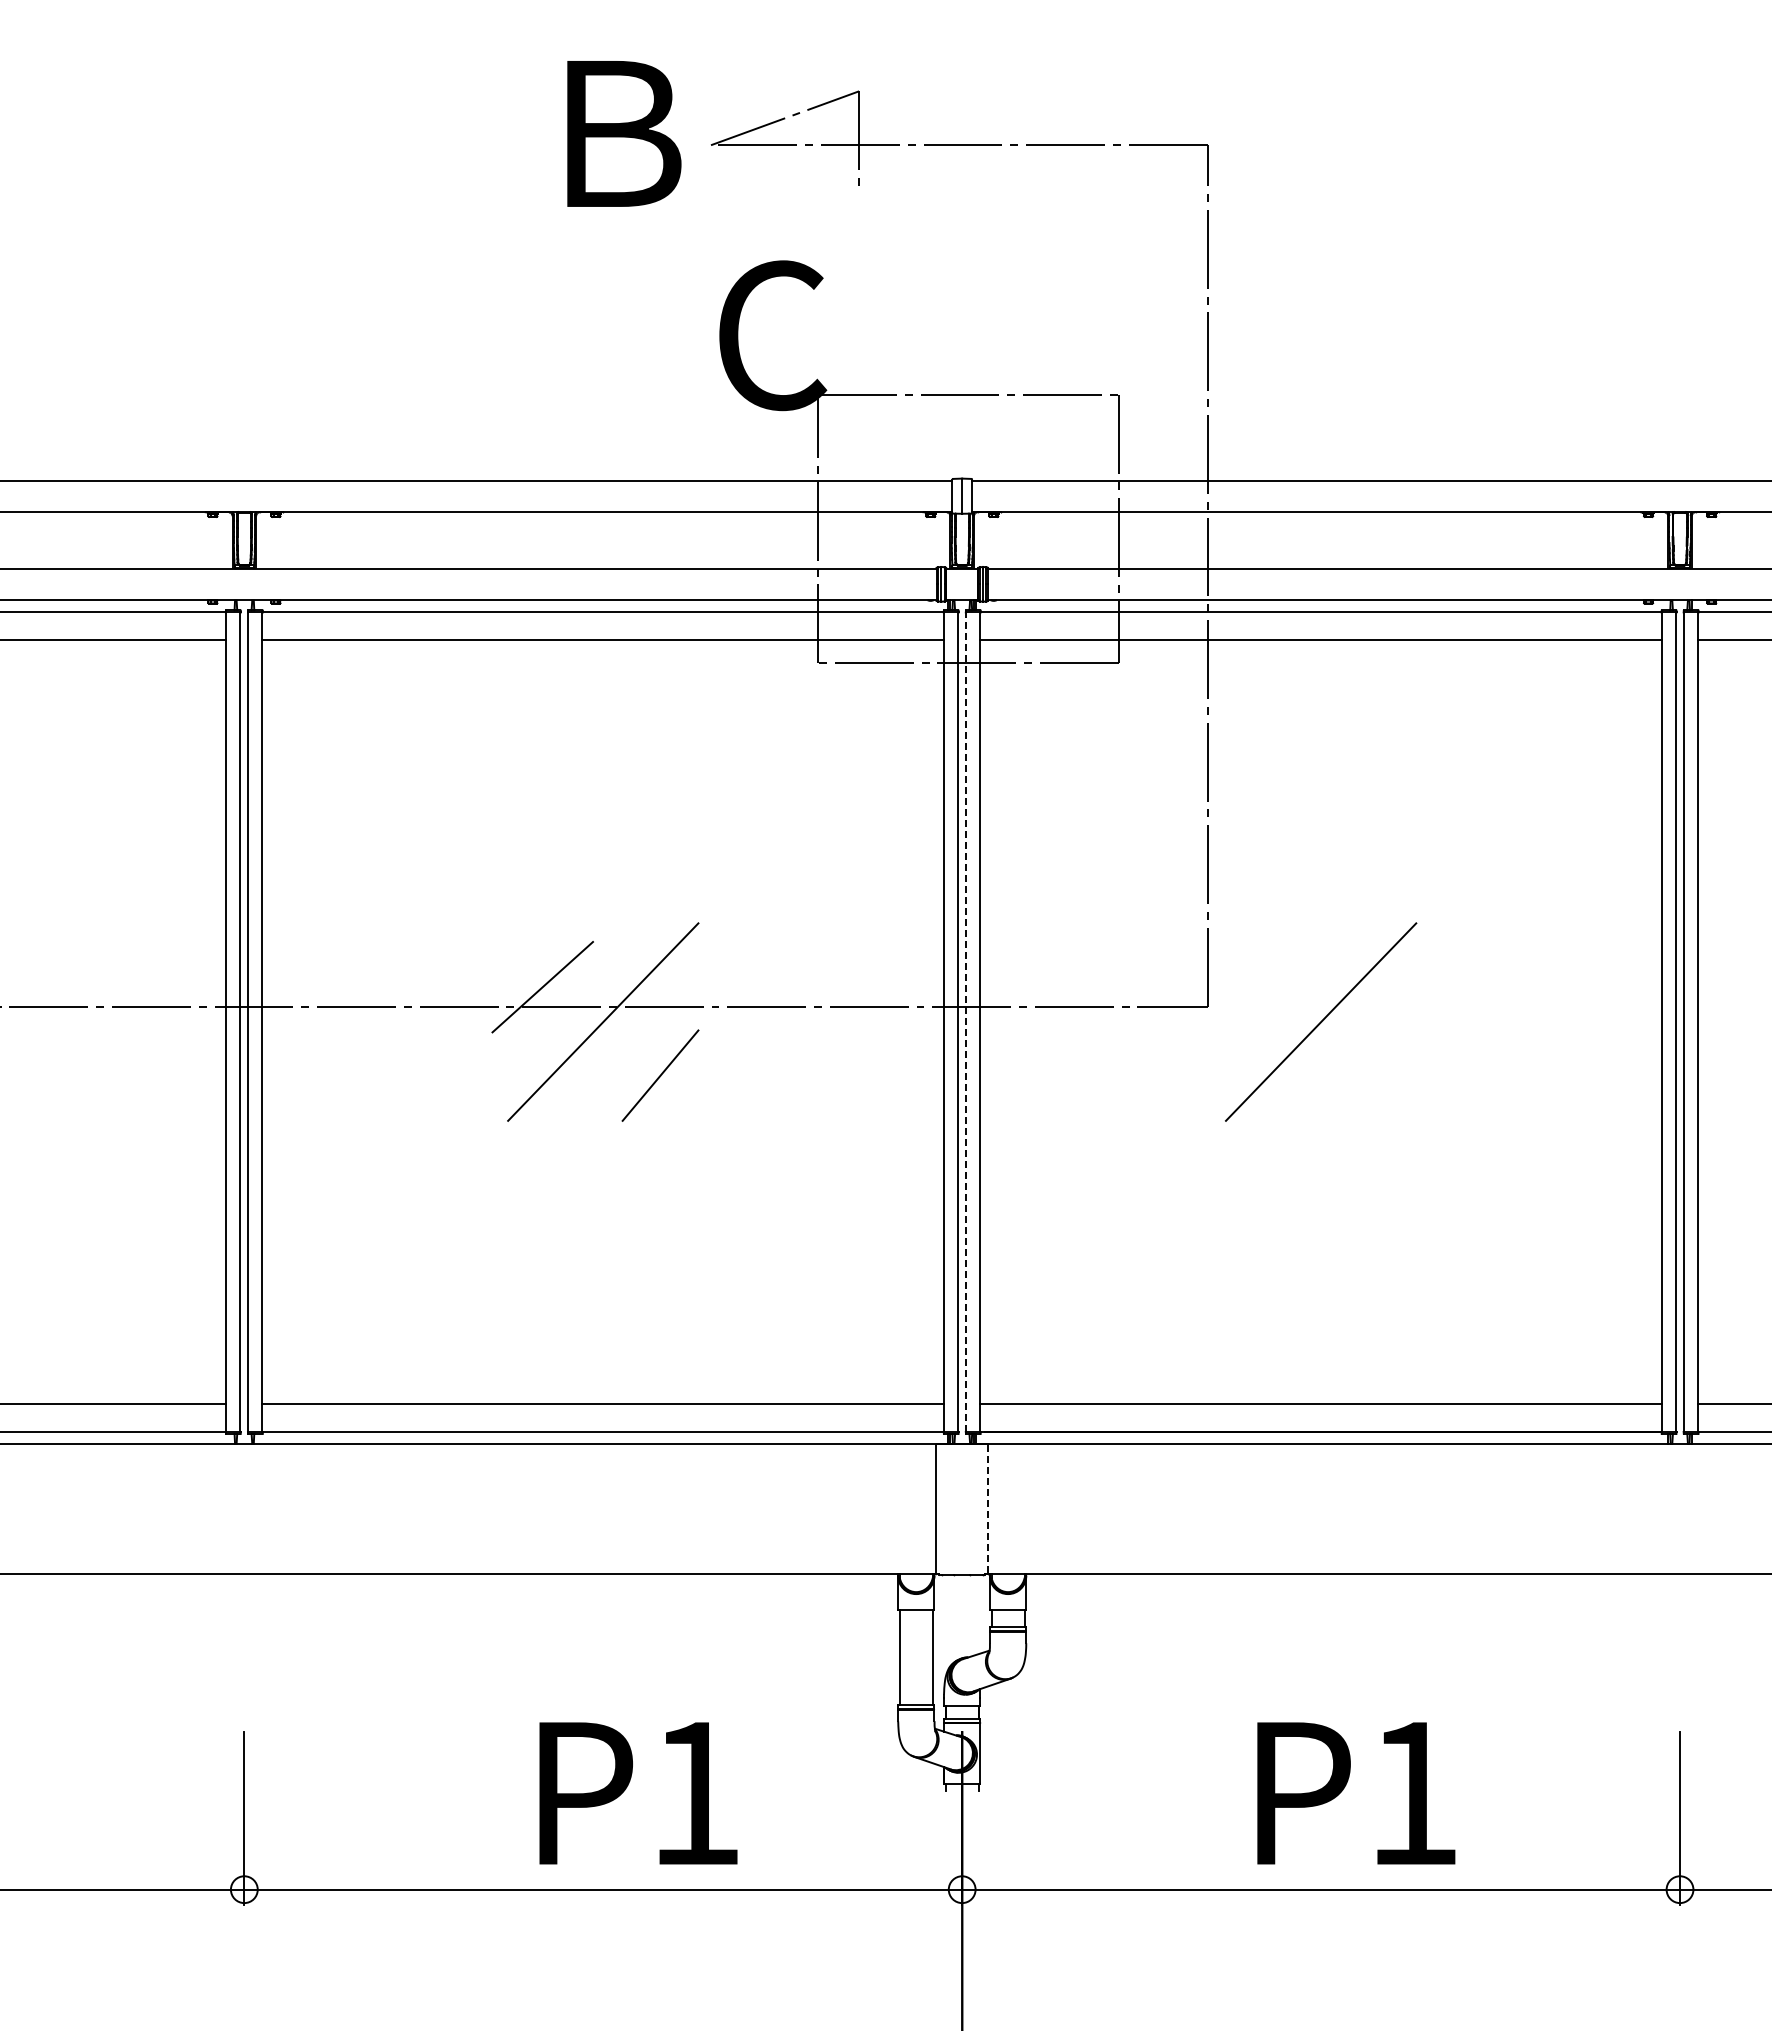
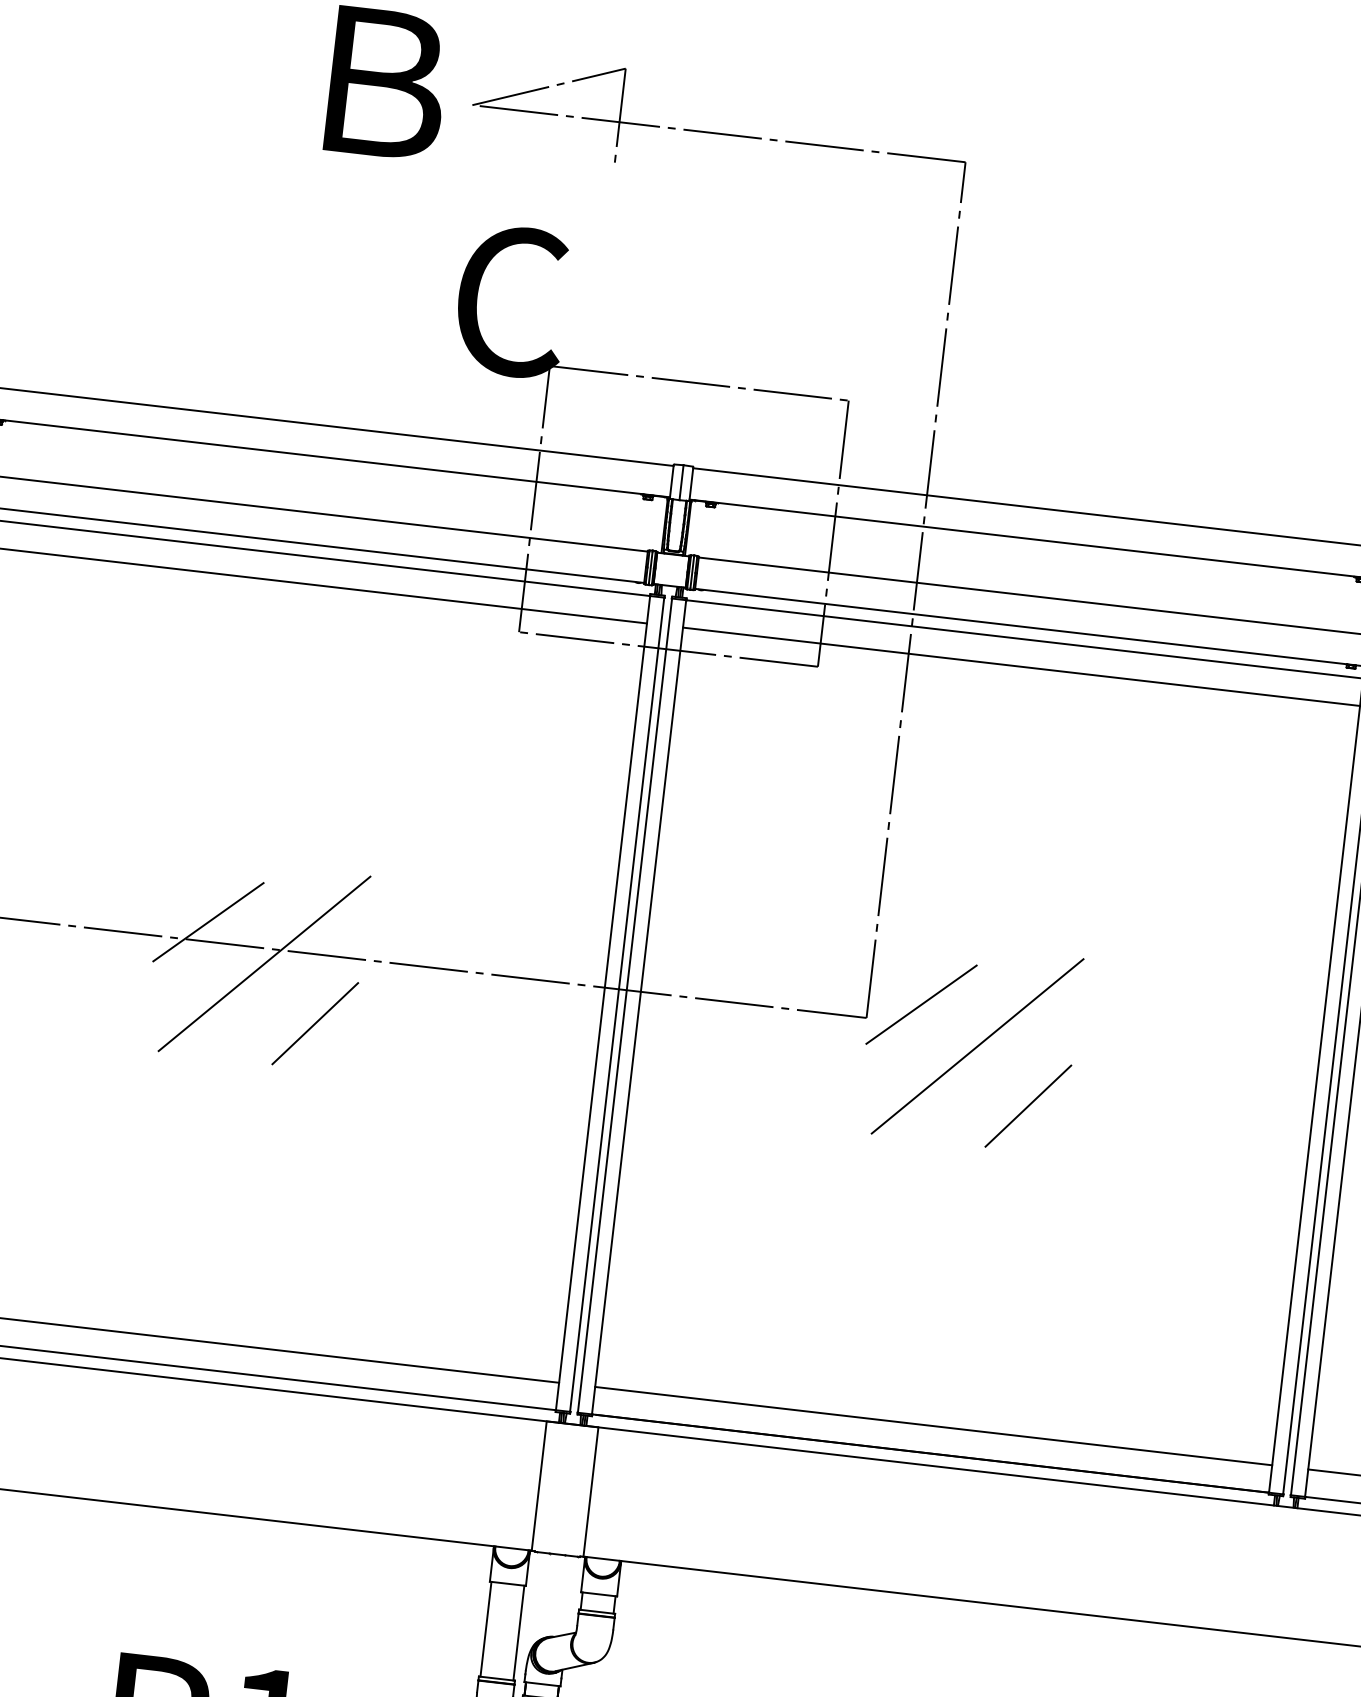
line: (1260, 986) -> (921, 1004), added
line: (966, 1022) -> (625, 1006), dashed -> solid
line: (1378, 1075) -> (1028, 1106), added
line: (988, 1509) -> (591, 1492), dashed -> solid

